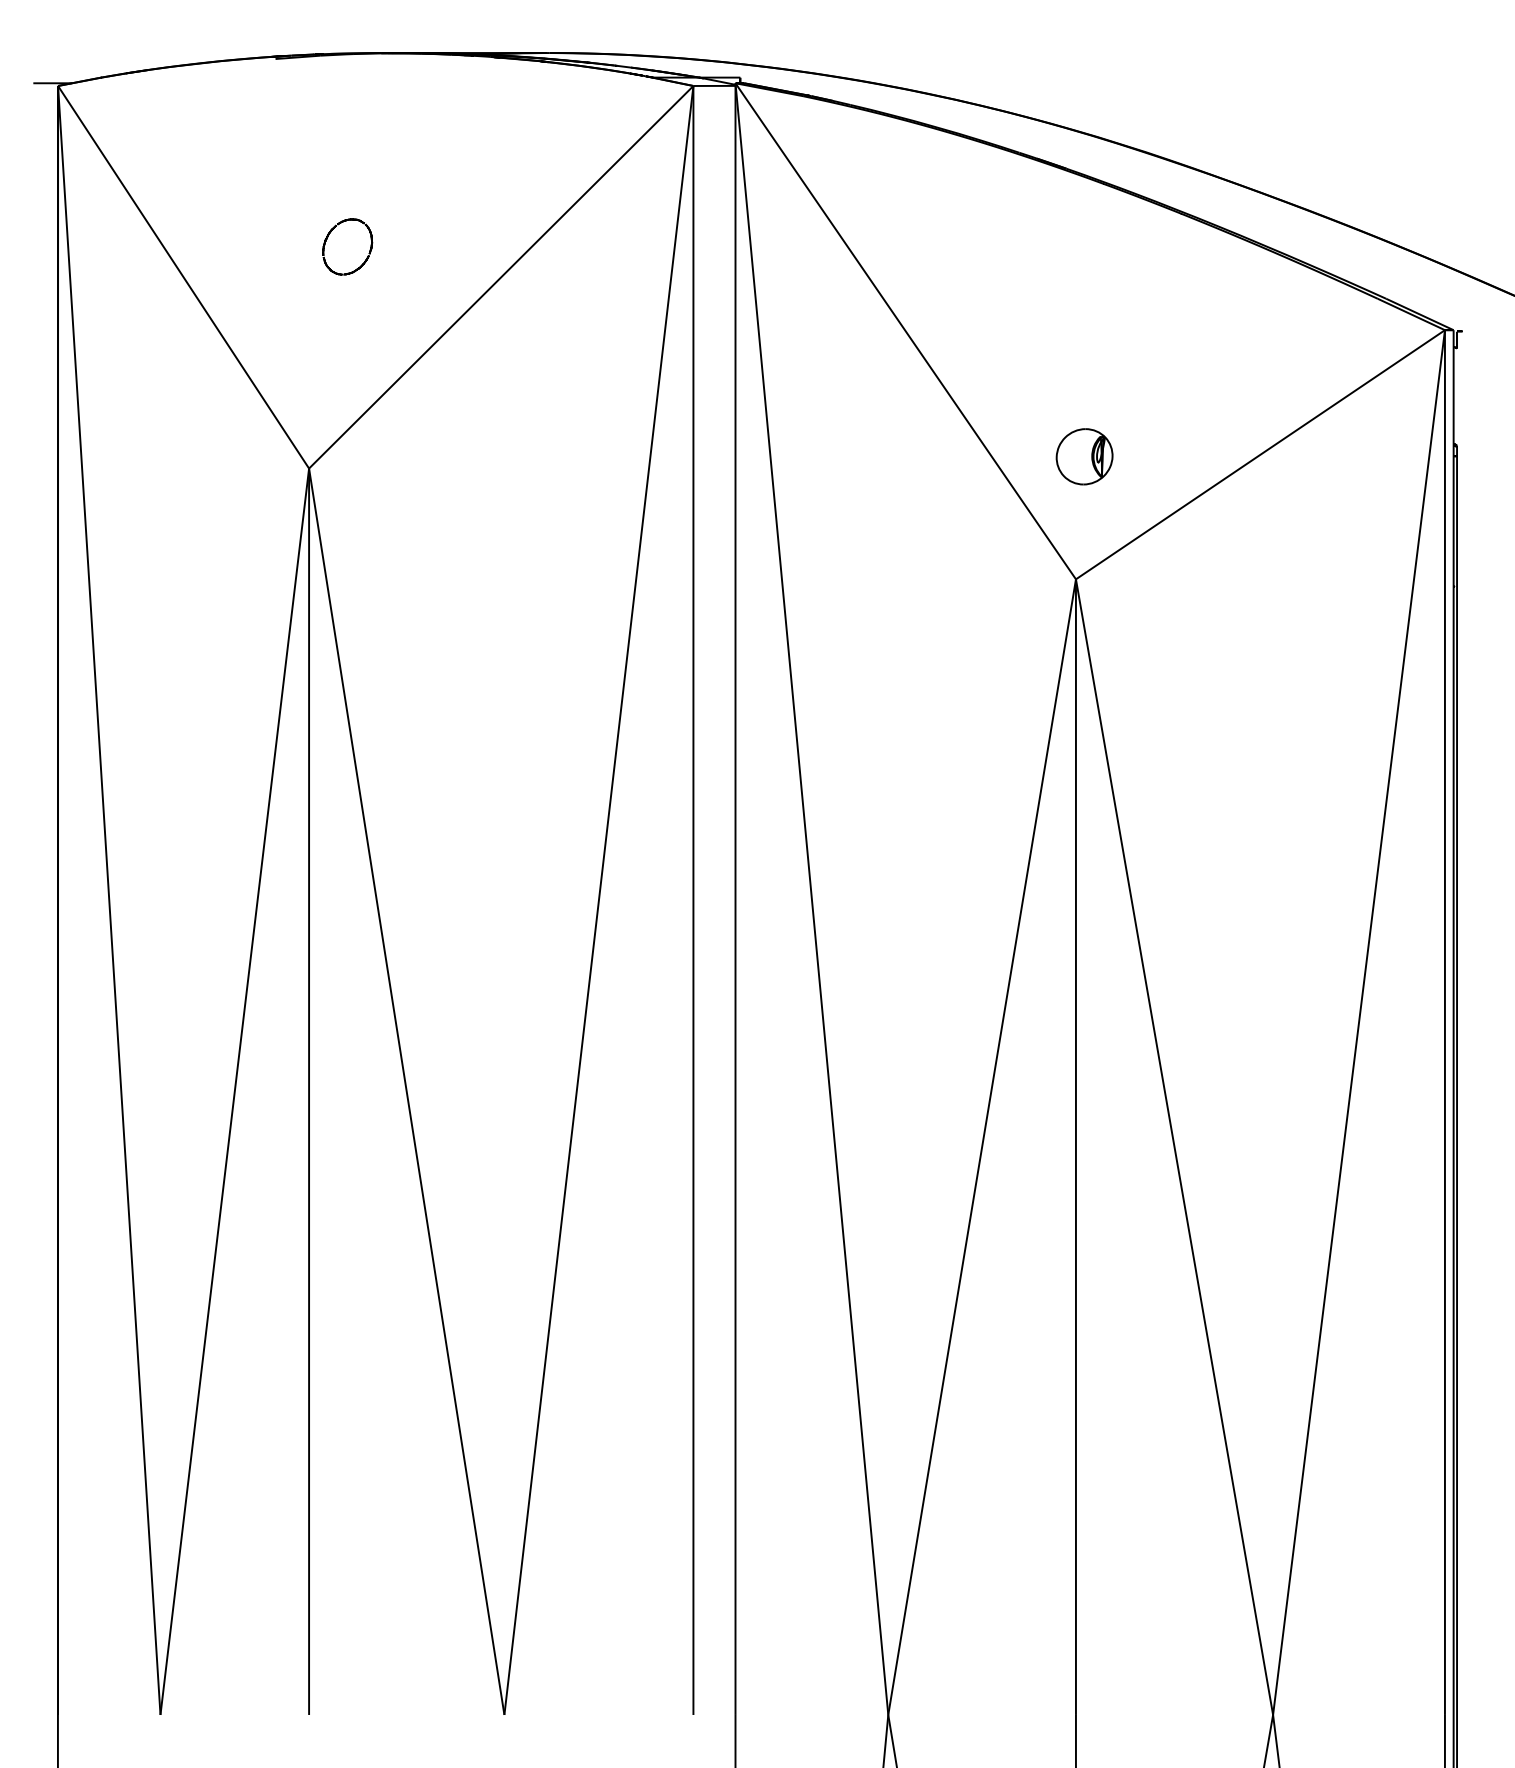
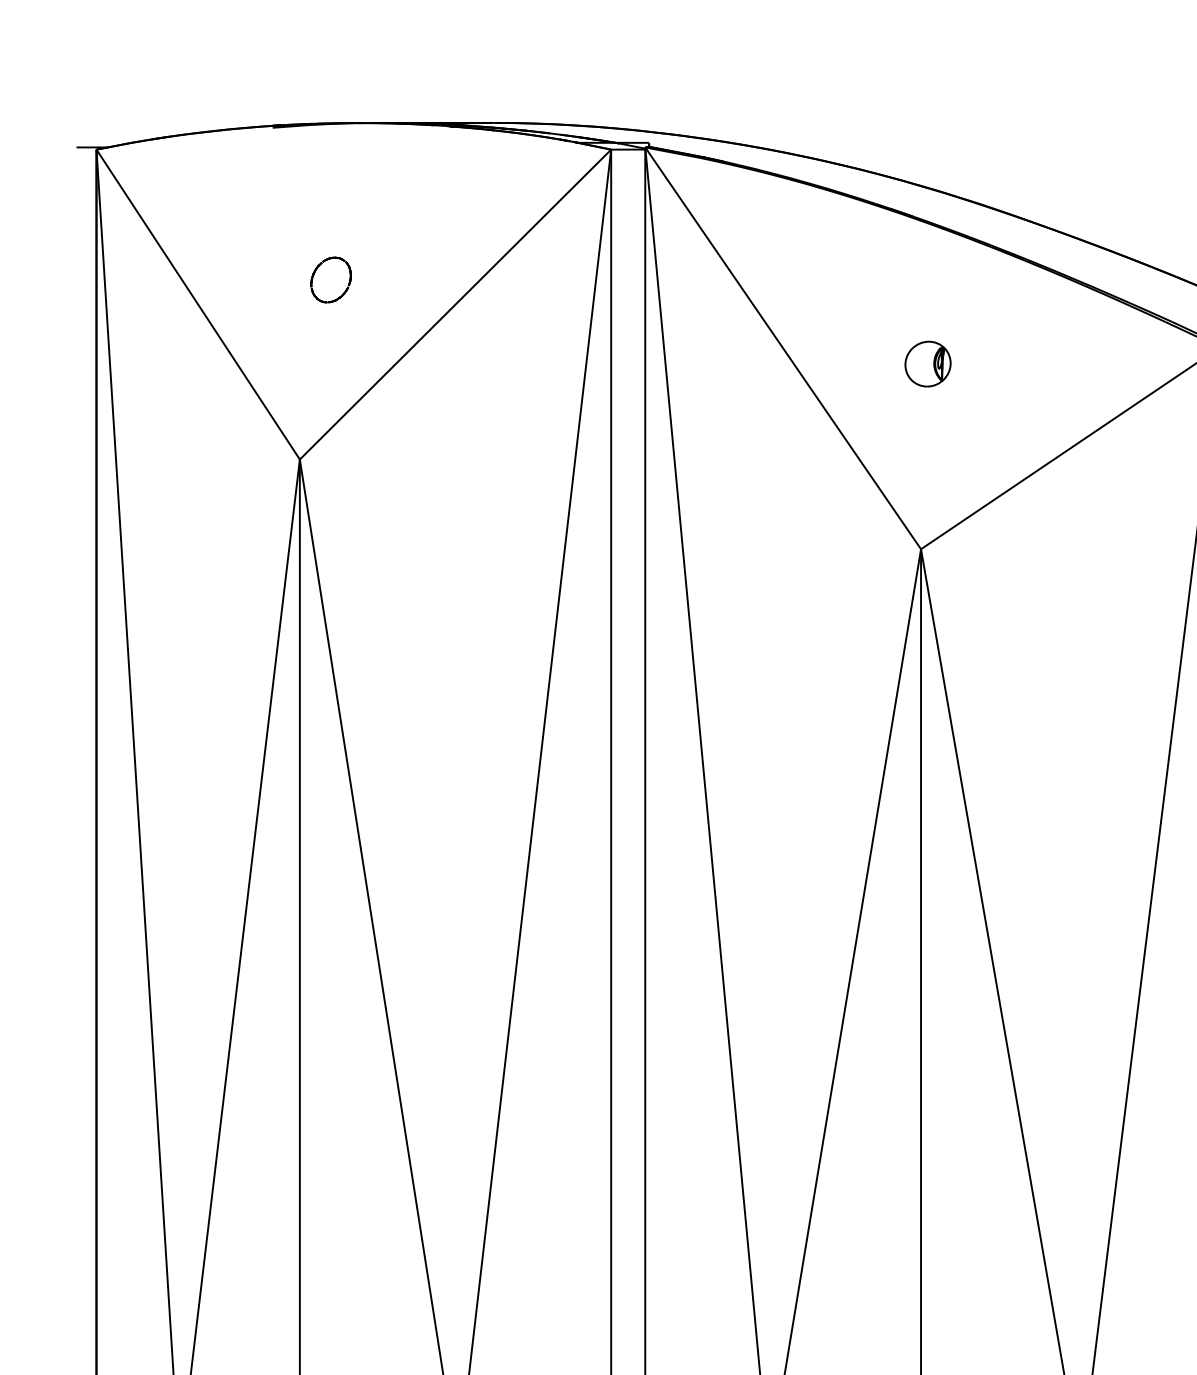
part: (1084, 456) -> (927, 363), moved

